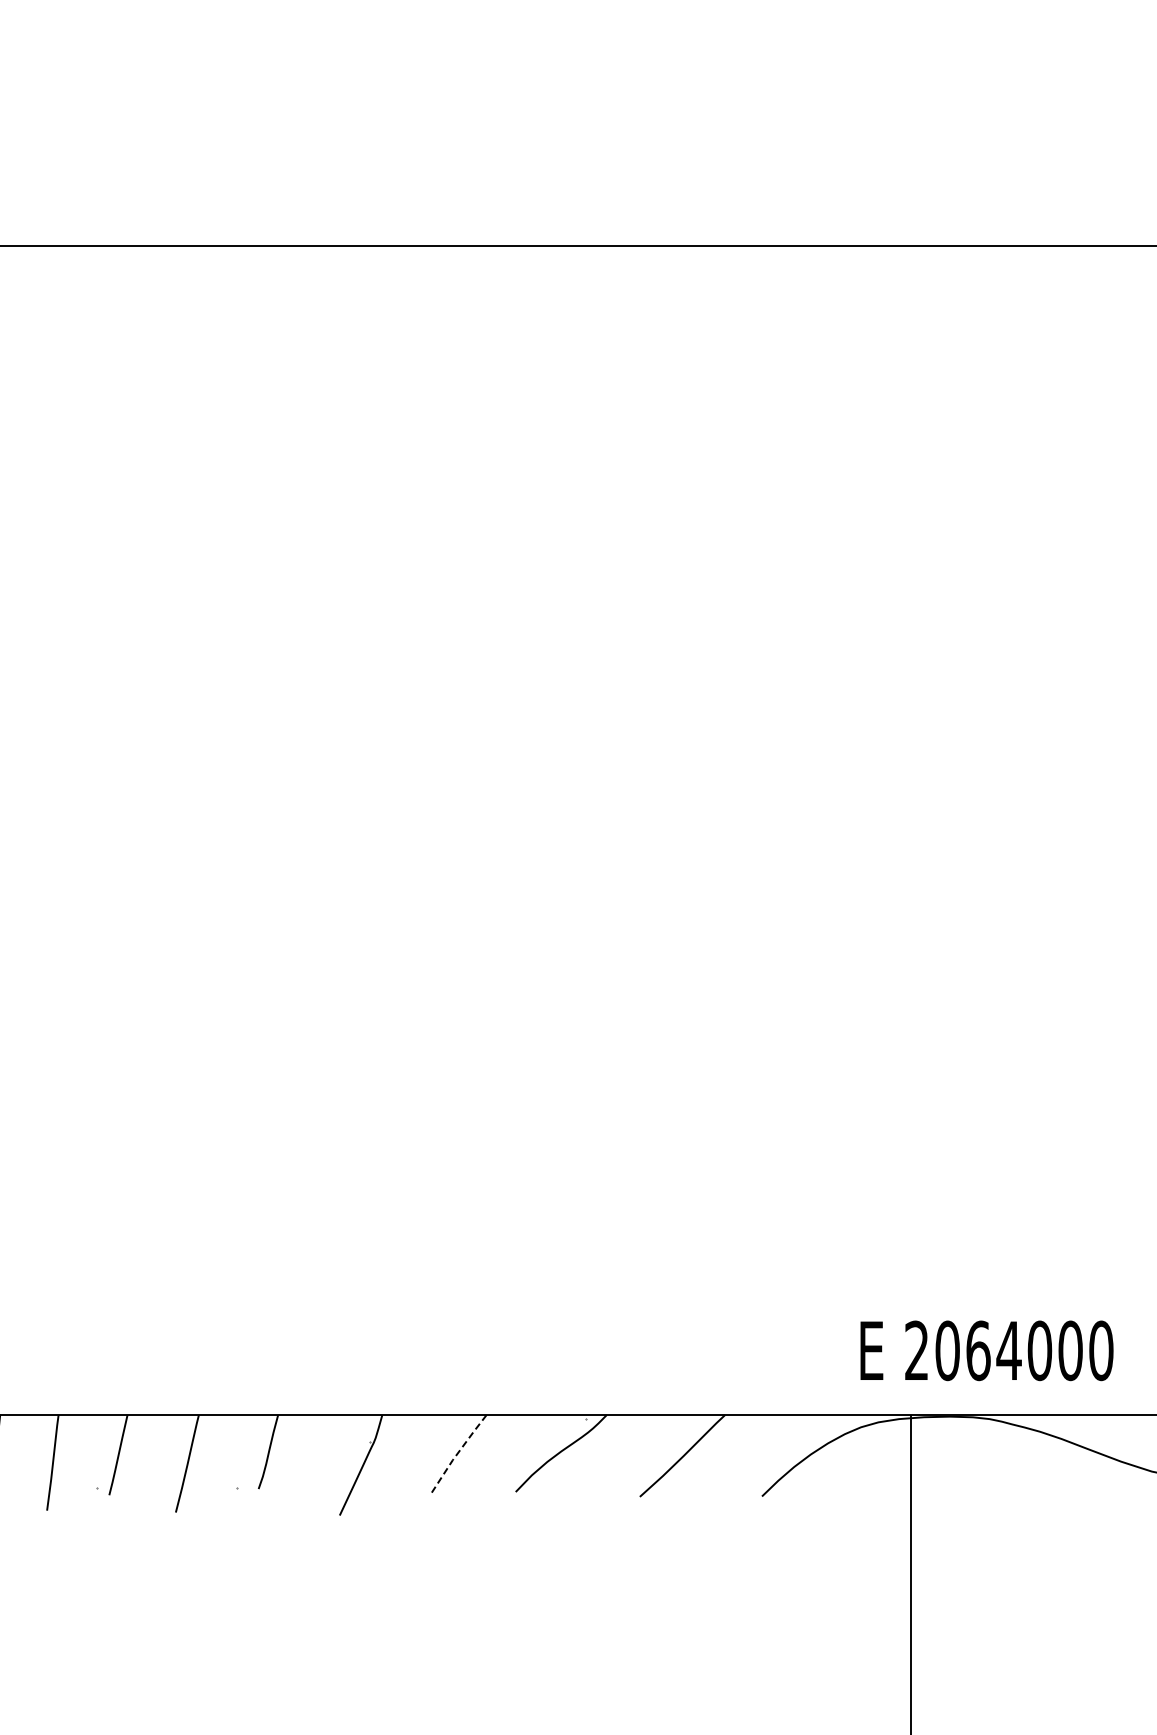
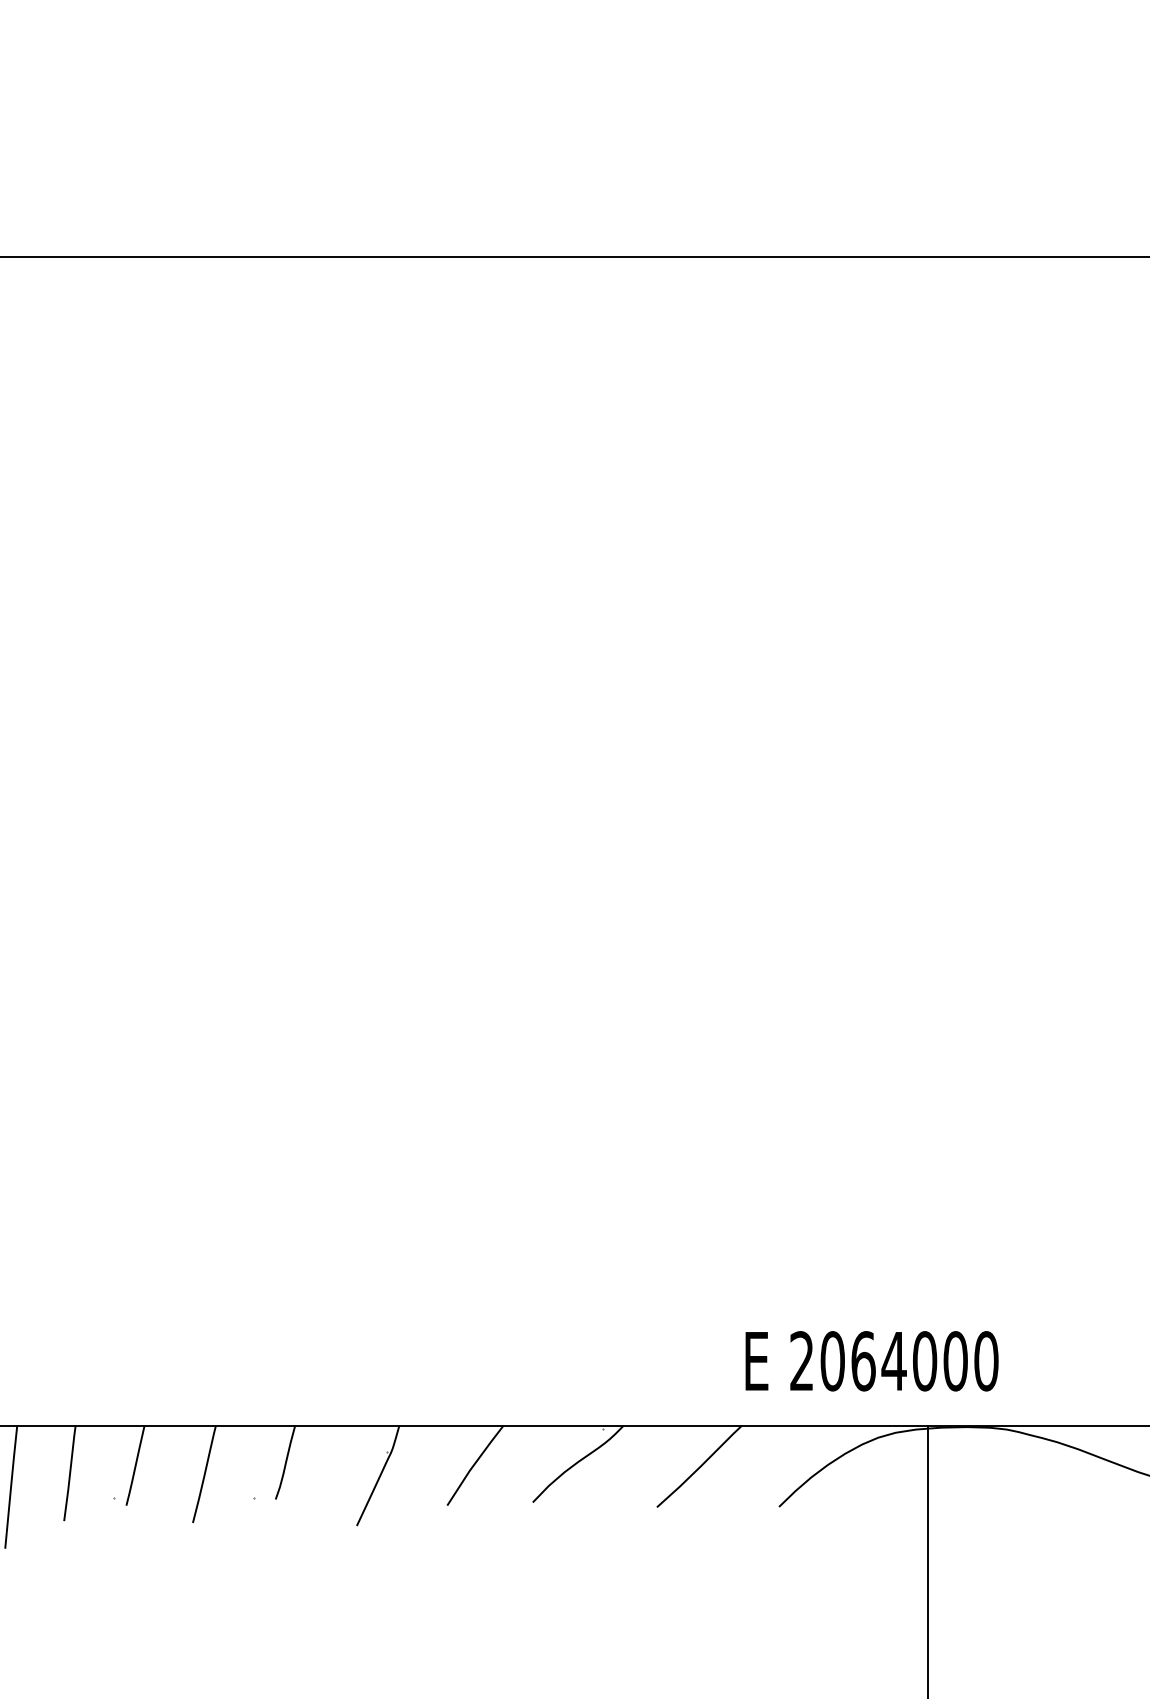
text: (986, 1350) -> (871, 1360), moved
line: (456, 1454) -> (473, 1464), dashed -> solid

